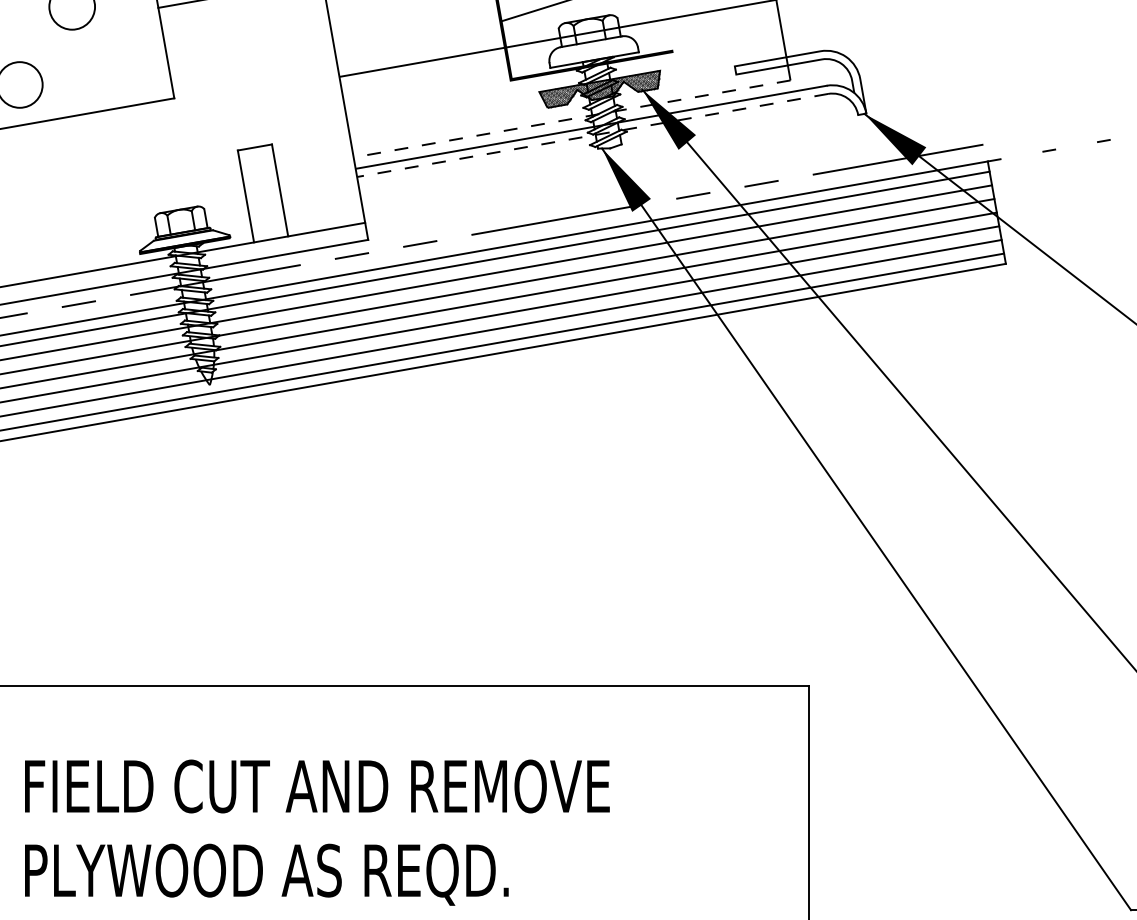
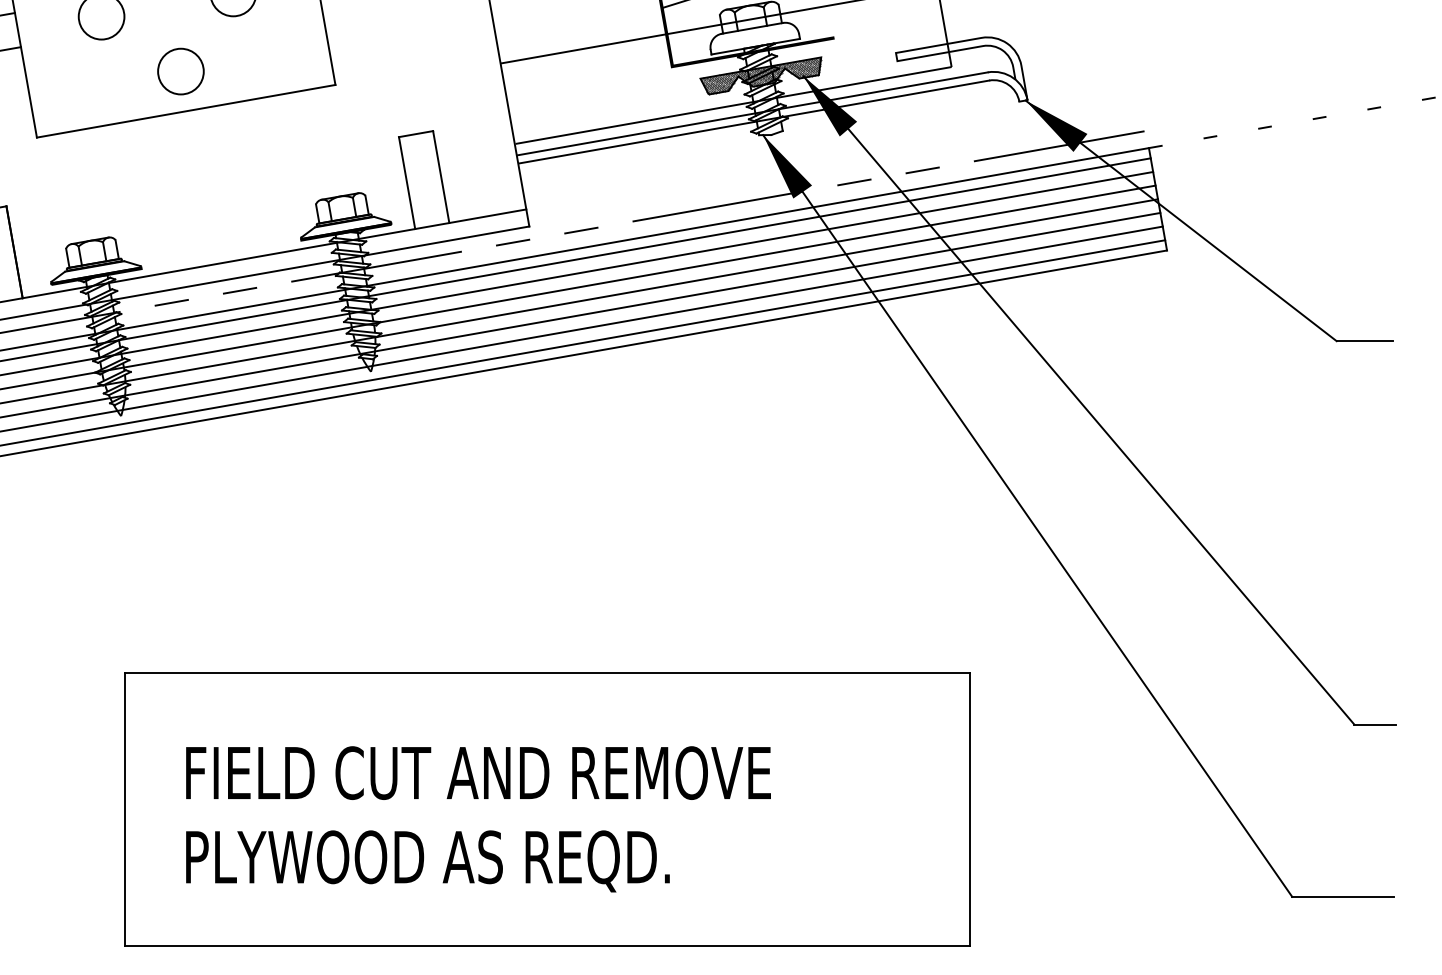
line: (572, 118) -> (733, 105), dashed -> solid
line: (593, 135) -> (754, 122), dashed -> solid

